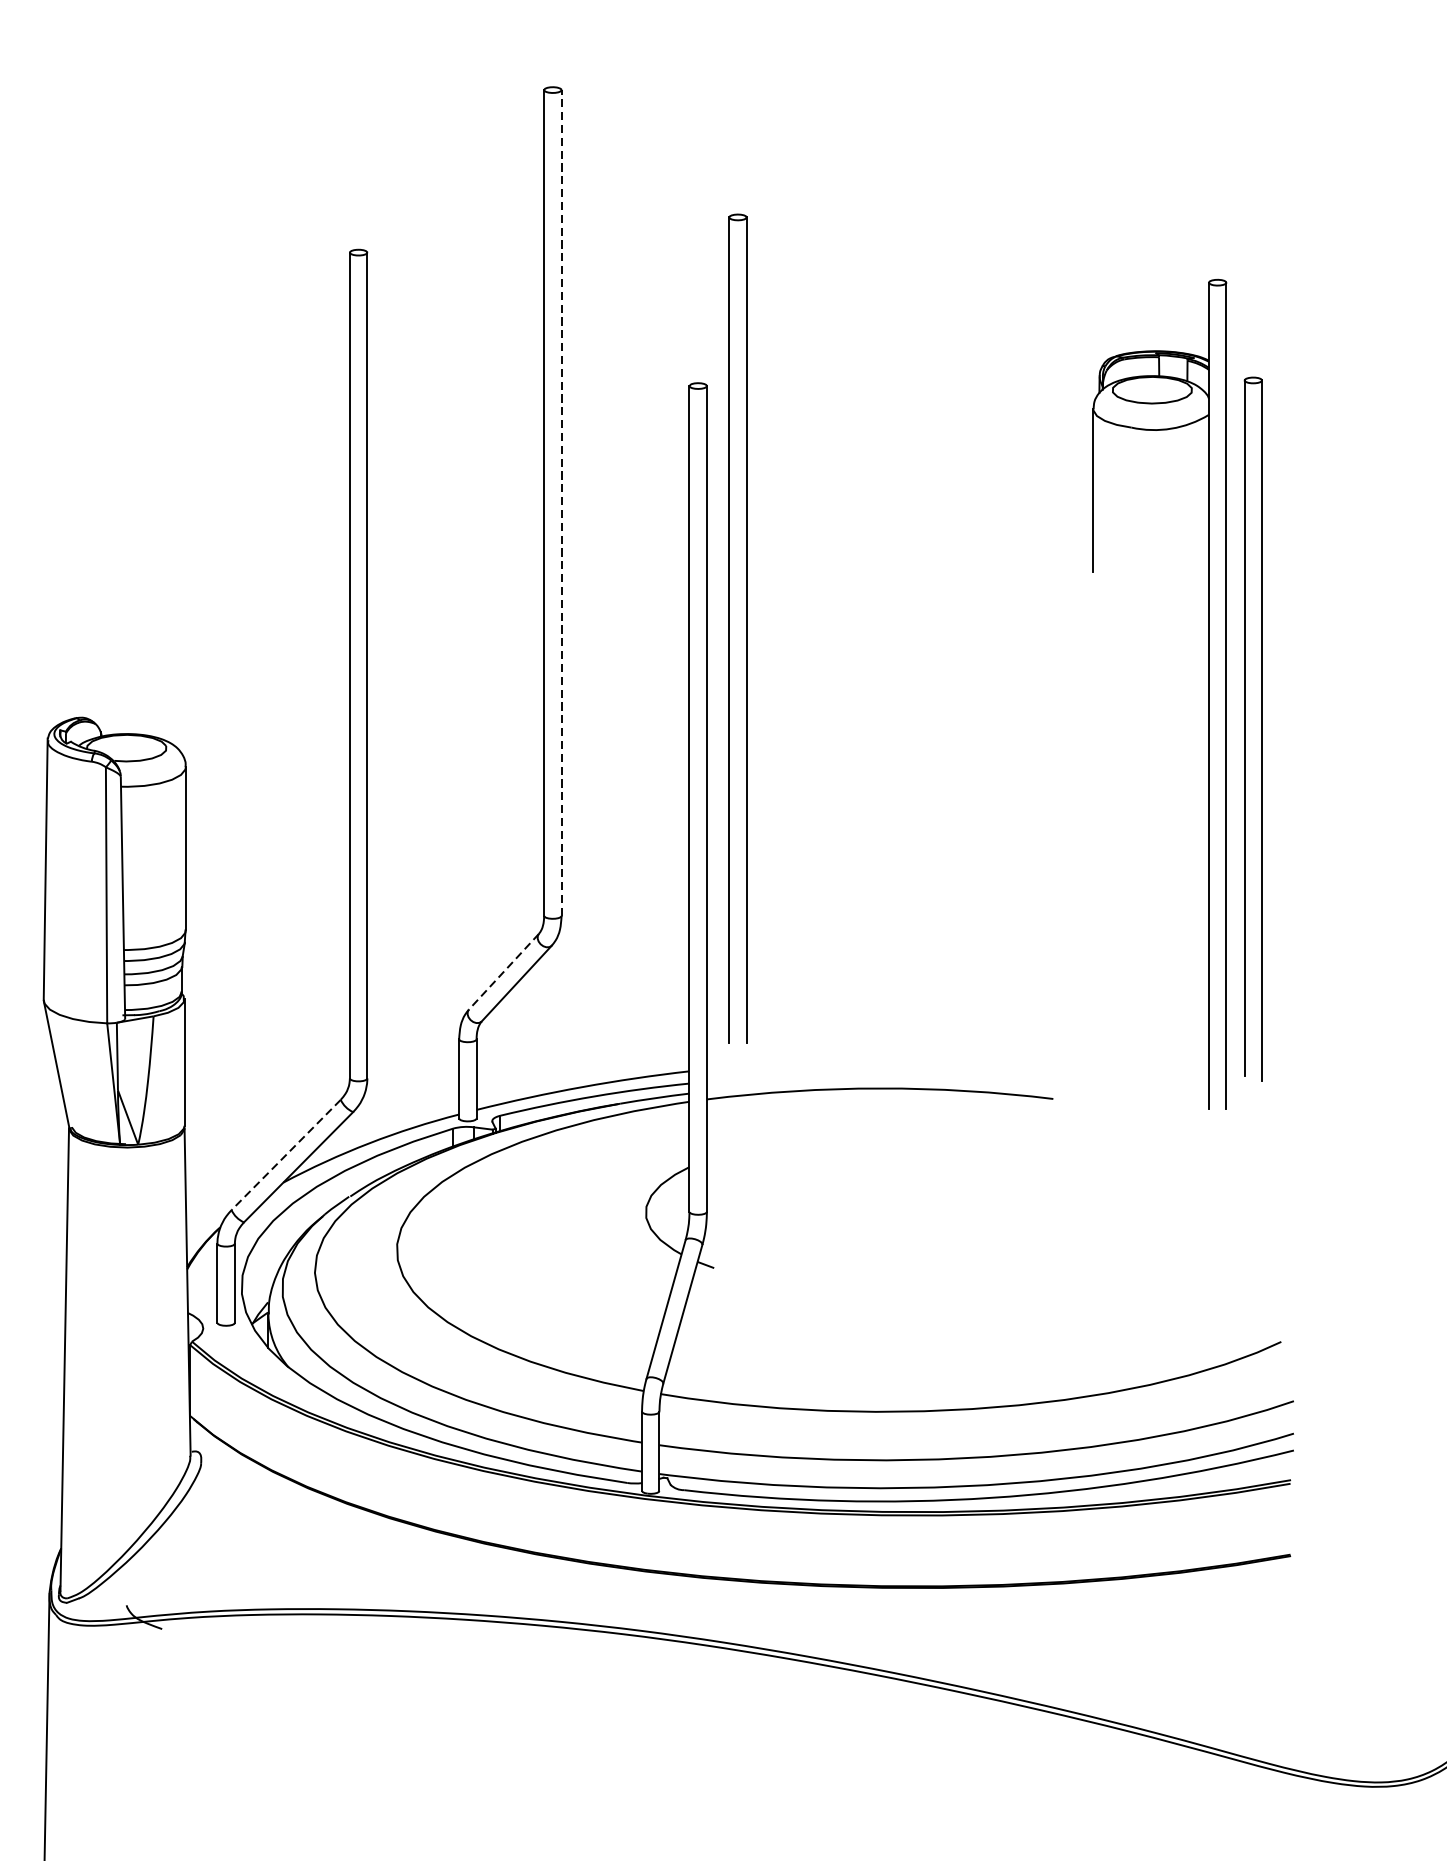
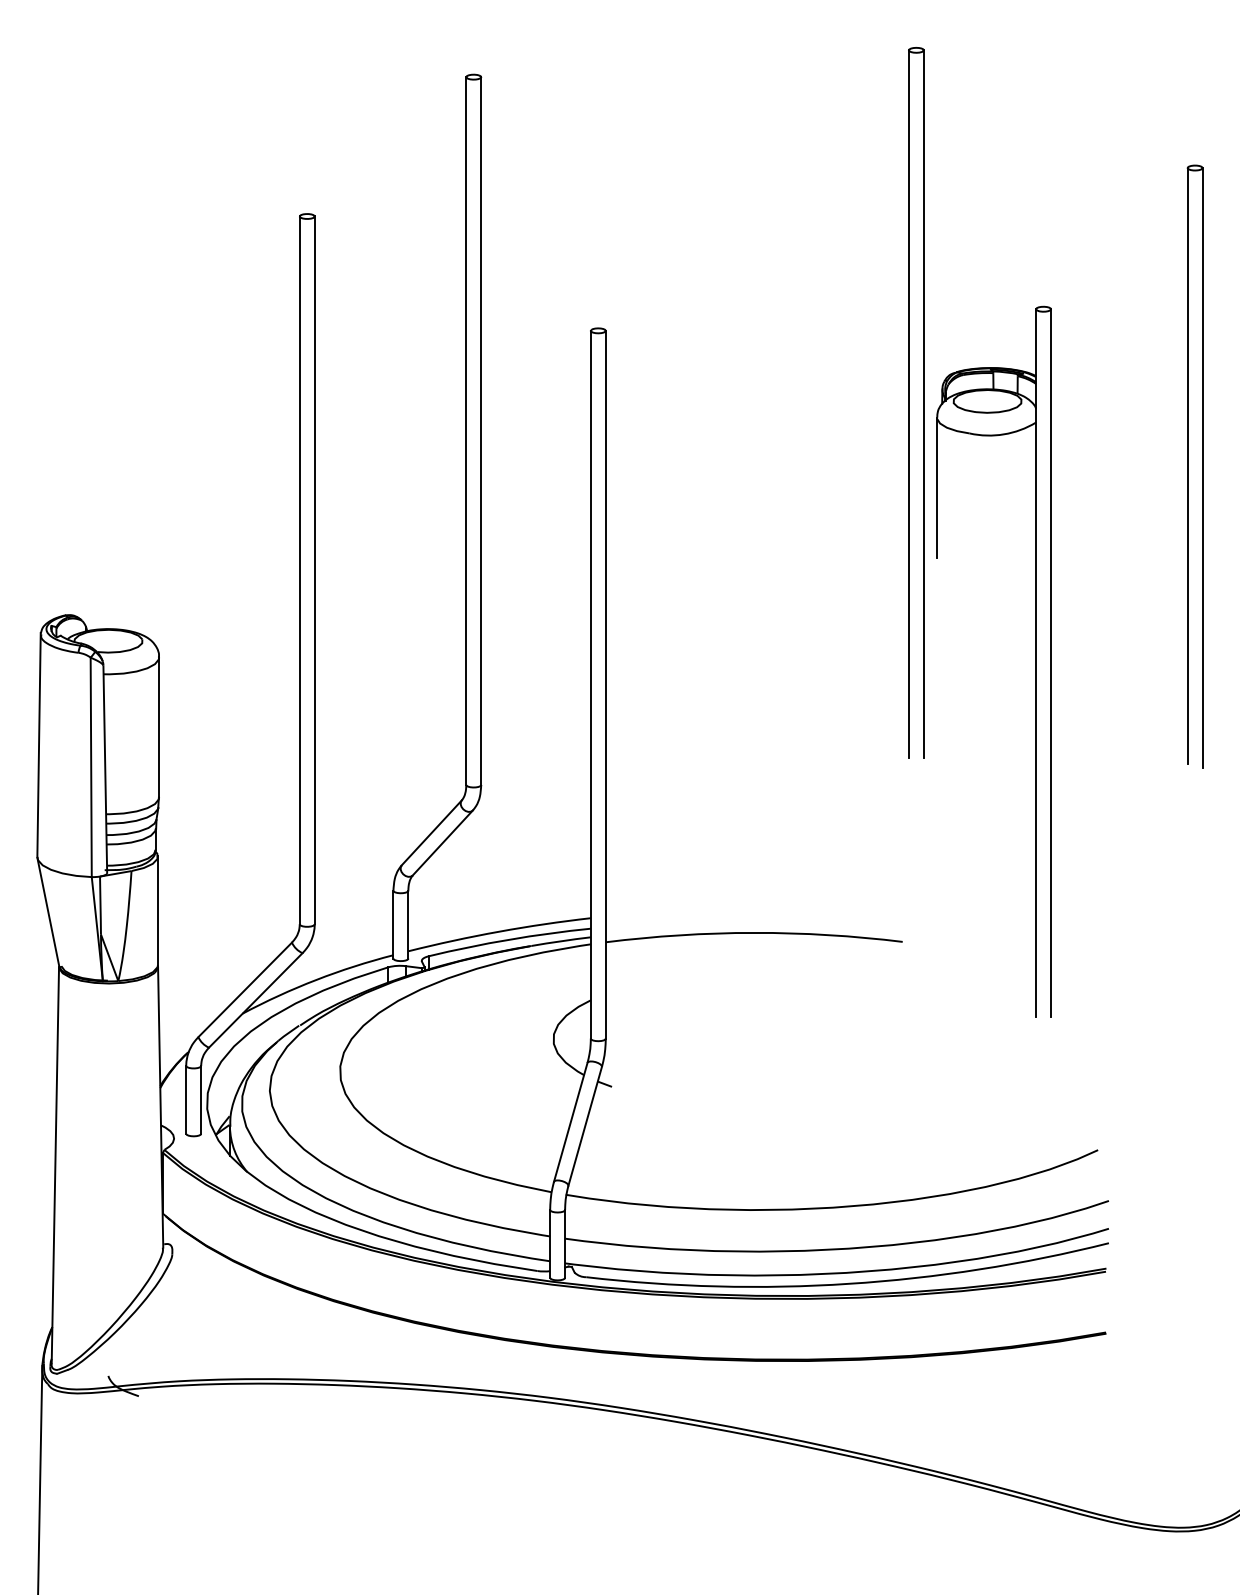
line: (561, 503) -> (481, 431), dashed -> solid
part: (729, 628) -> (909, 402), moved
part: (1208, 693) -> (1035, 661), moved
part: (1252, 728) -> (1194, 466), moved
line: (503, 972) -> (431, 833), dashed -> solid
line: (286, 1154) -> (245, 989), dashed -> solid

